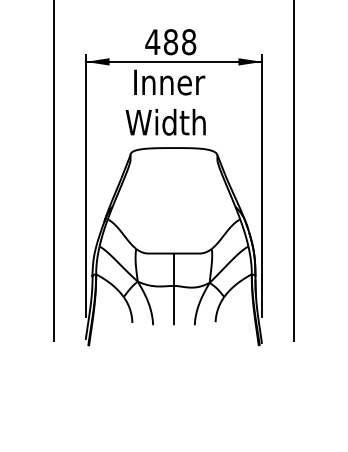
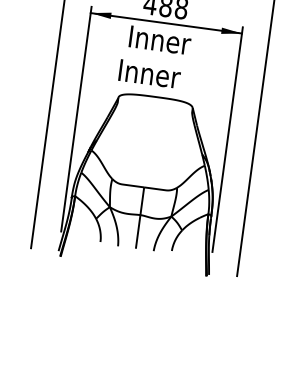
text: (165, 122) -> (152, 74), Width -> Inner

